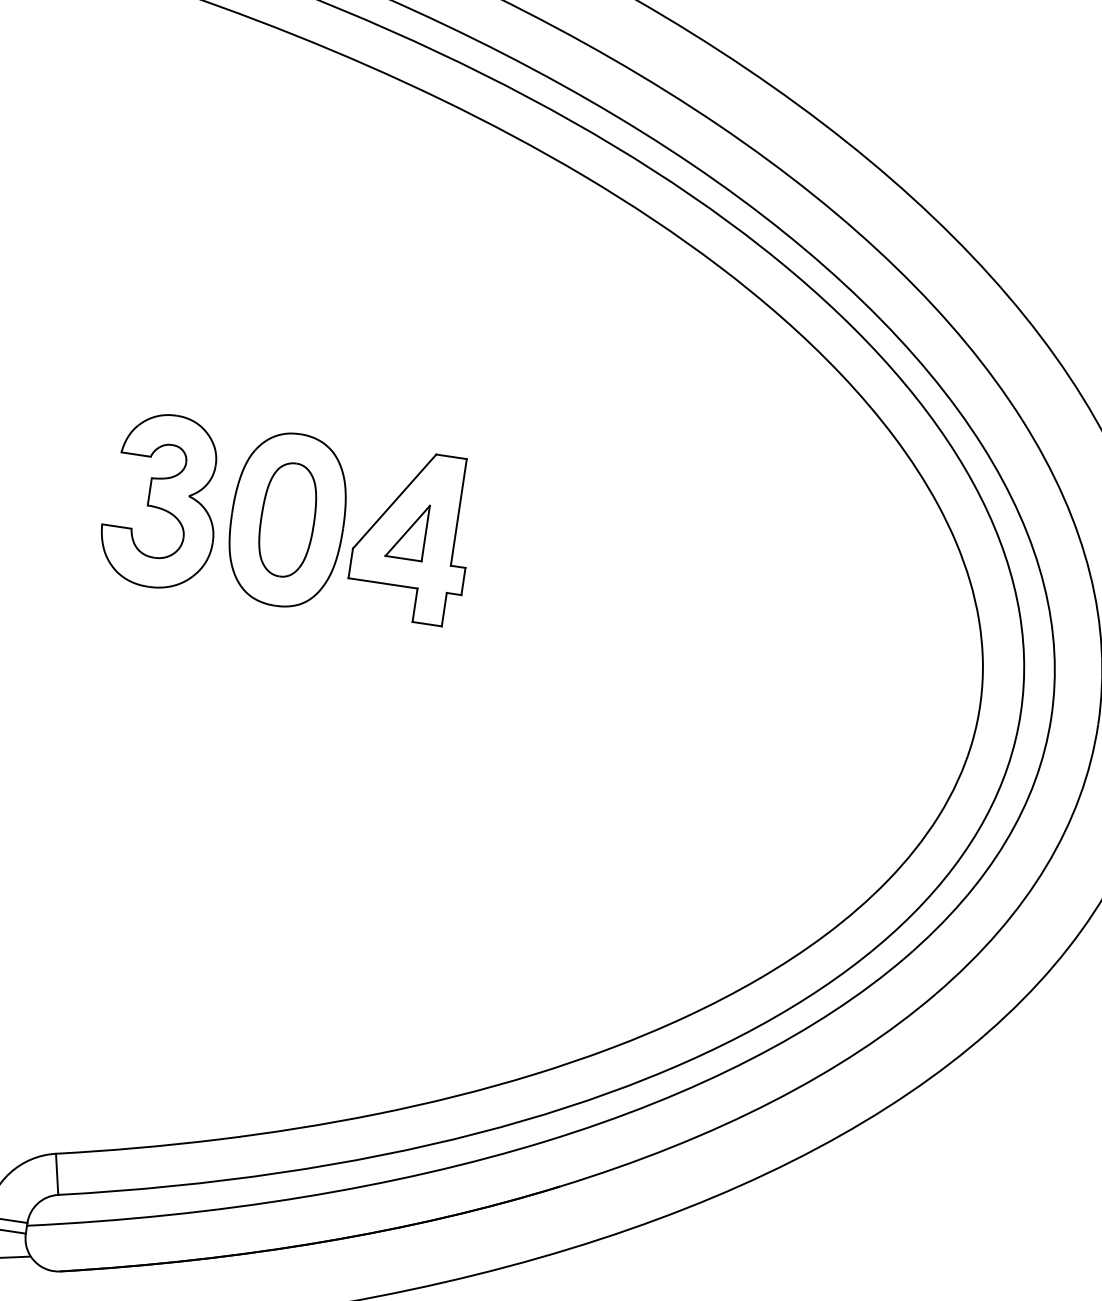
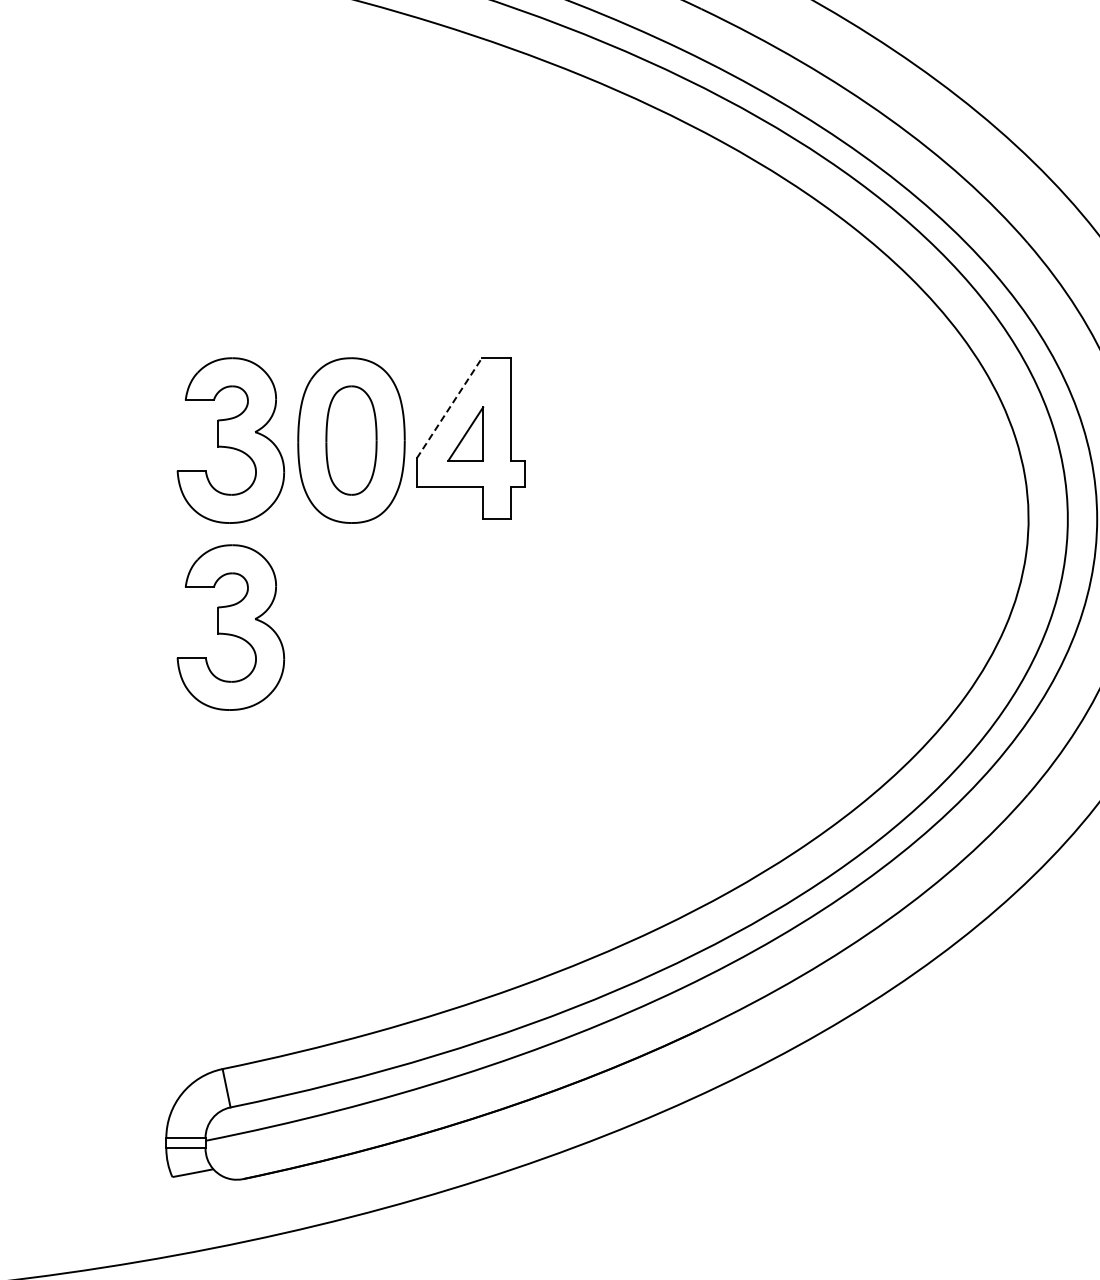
line: (394, 501) -> (449, 408), solid -> dashed
part: (132, 695) -> (230, 627), added

